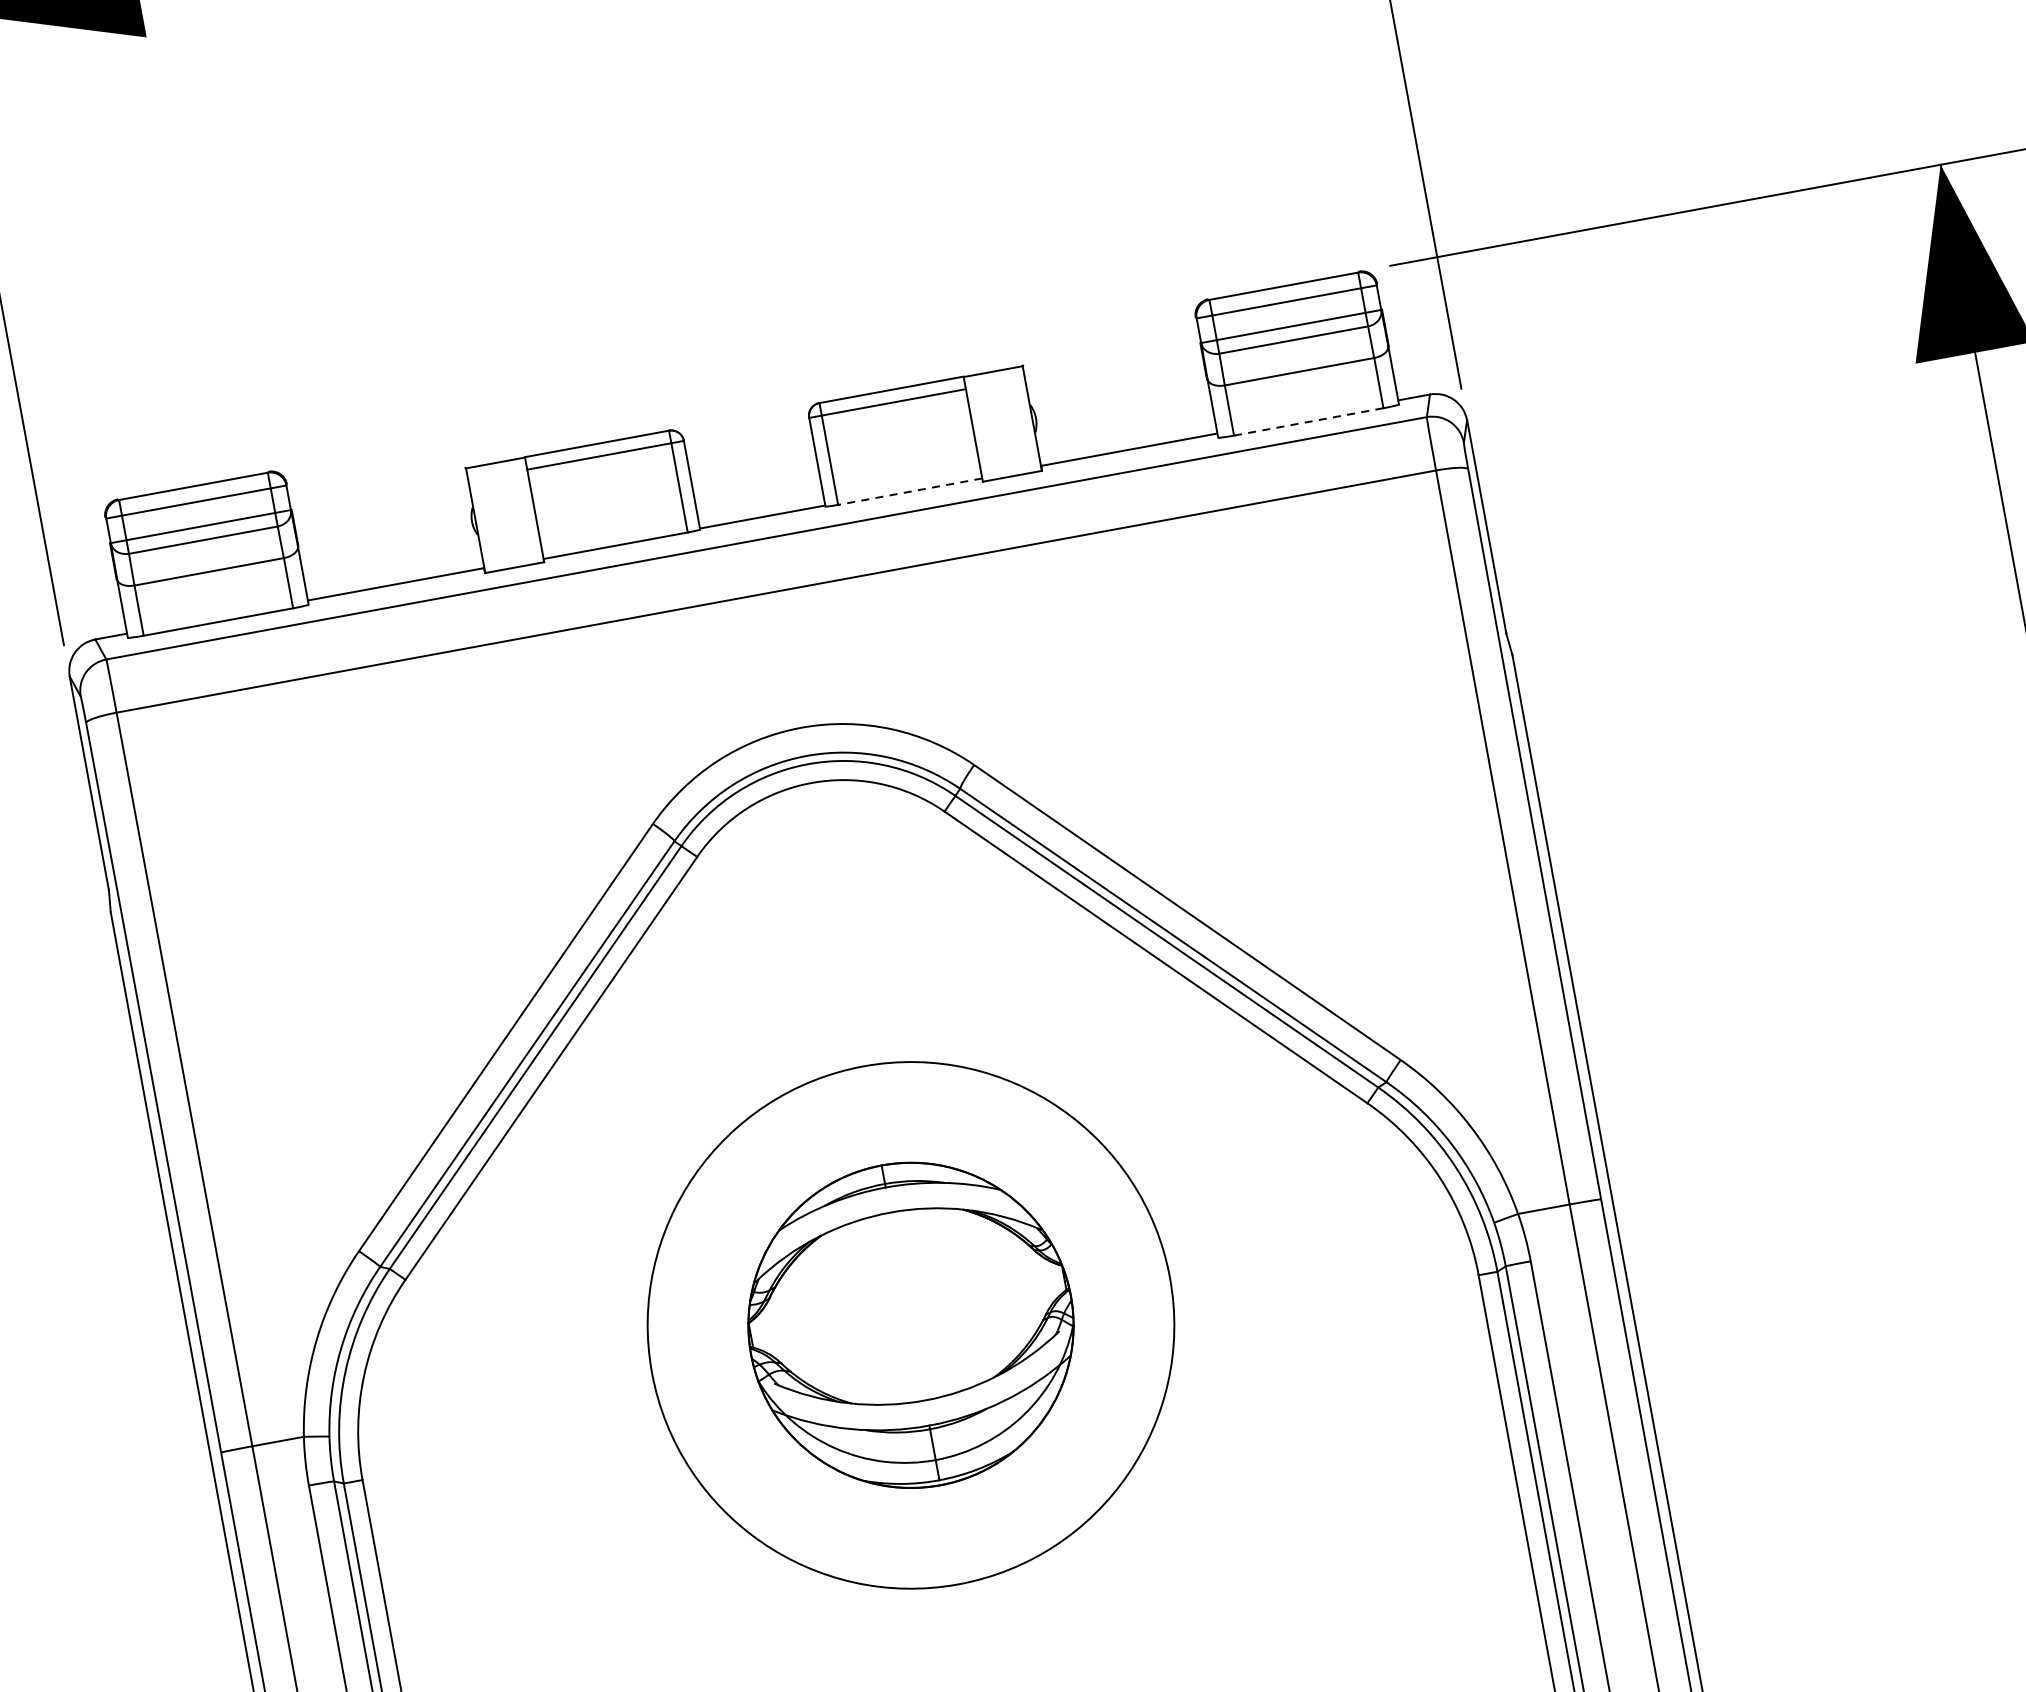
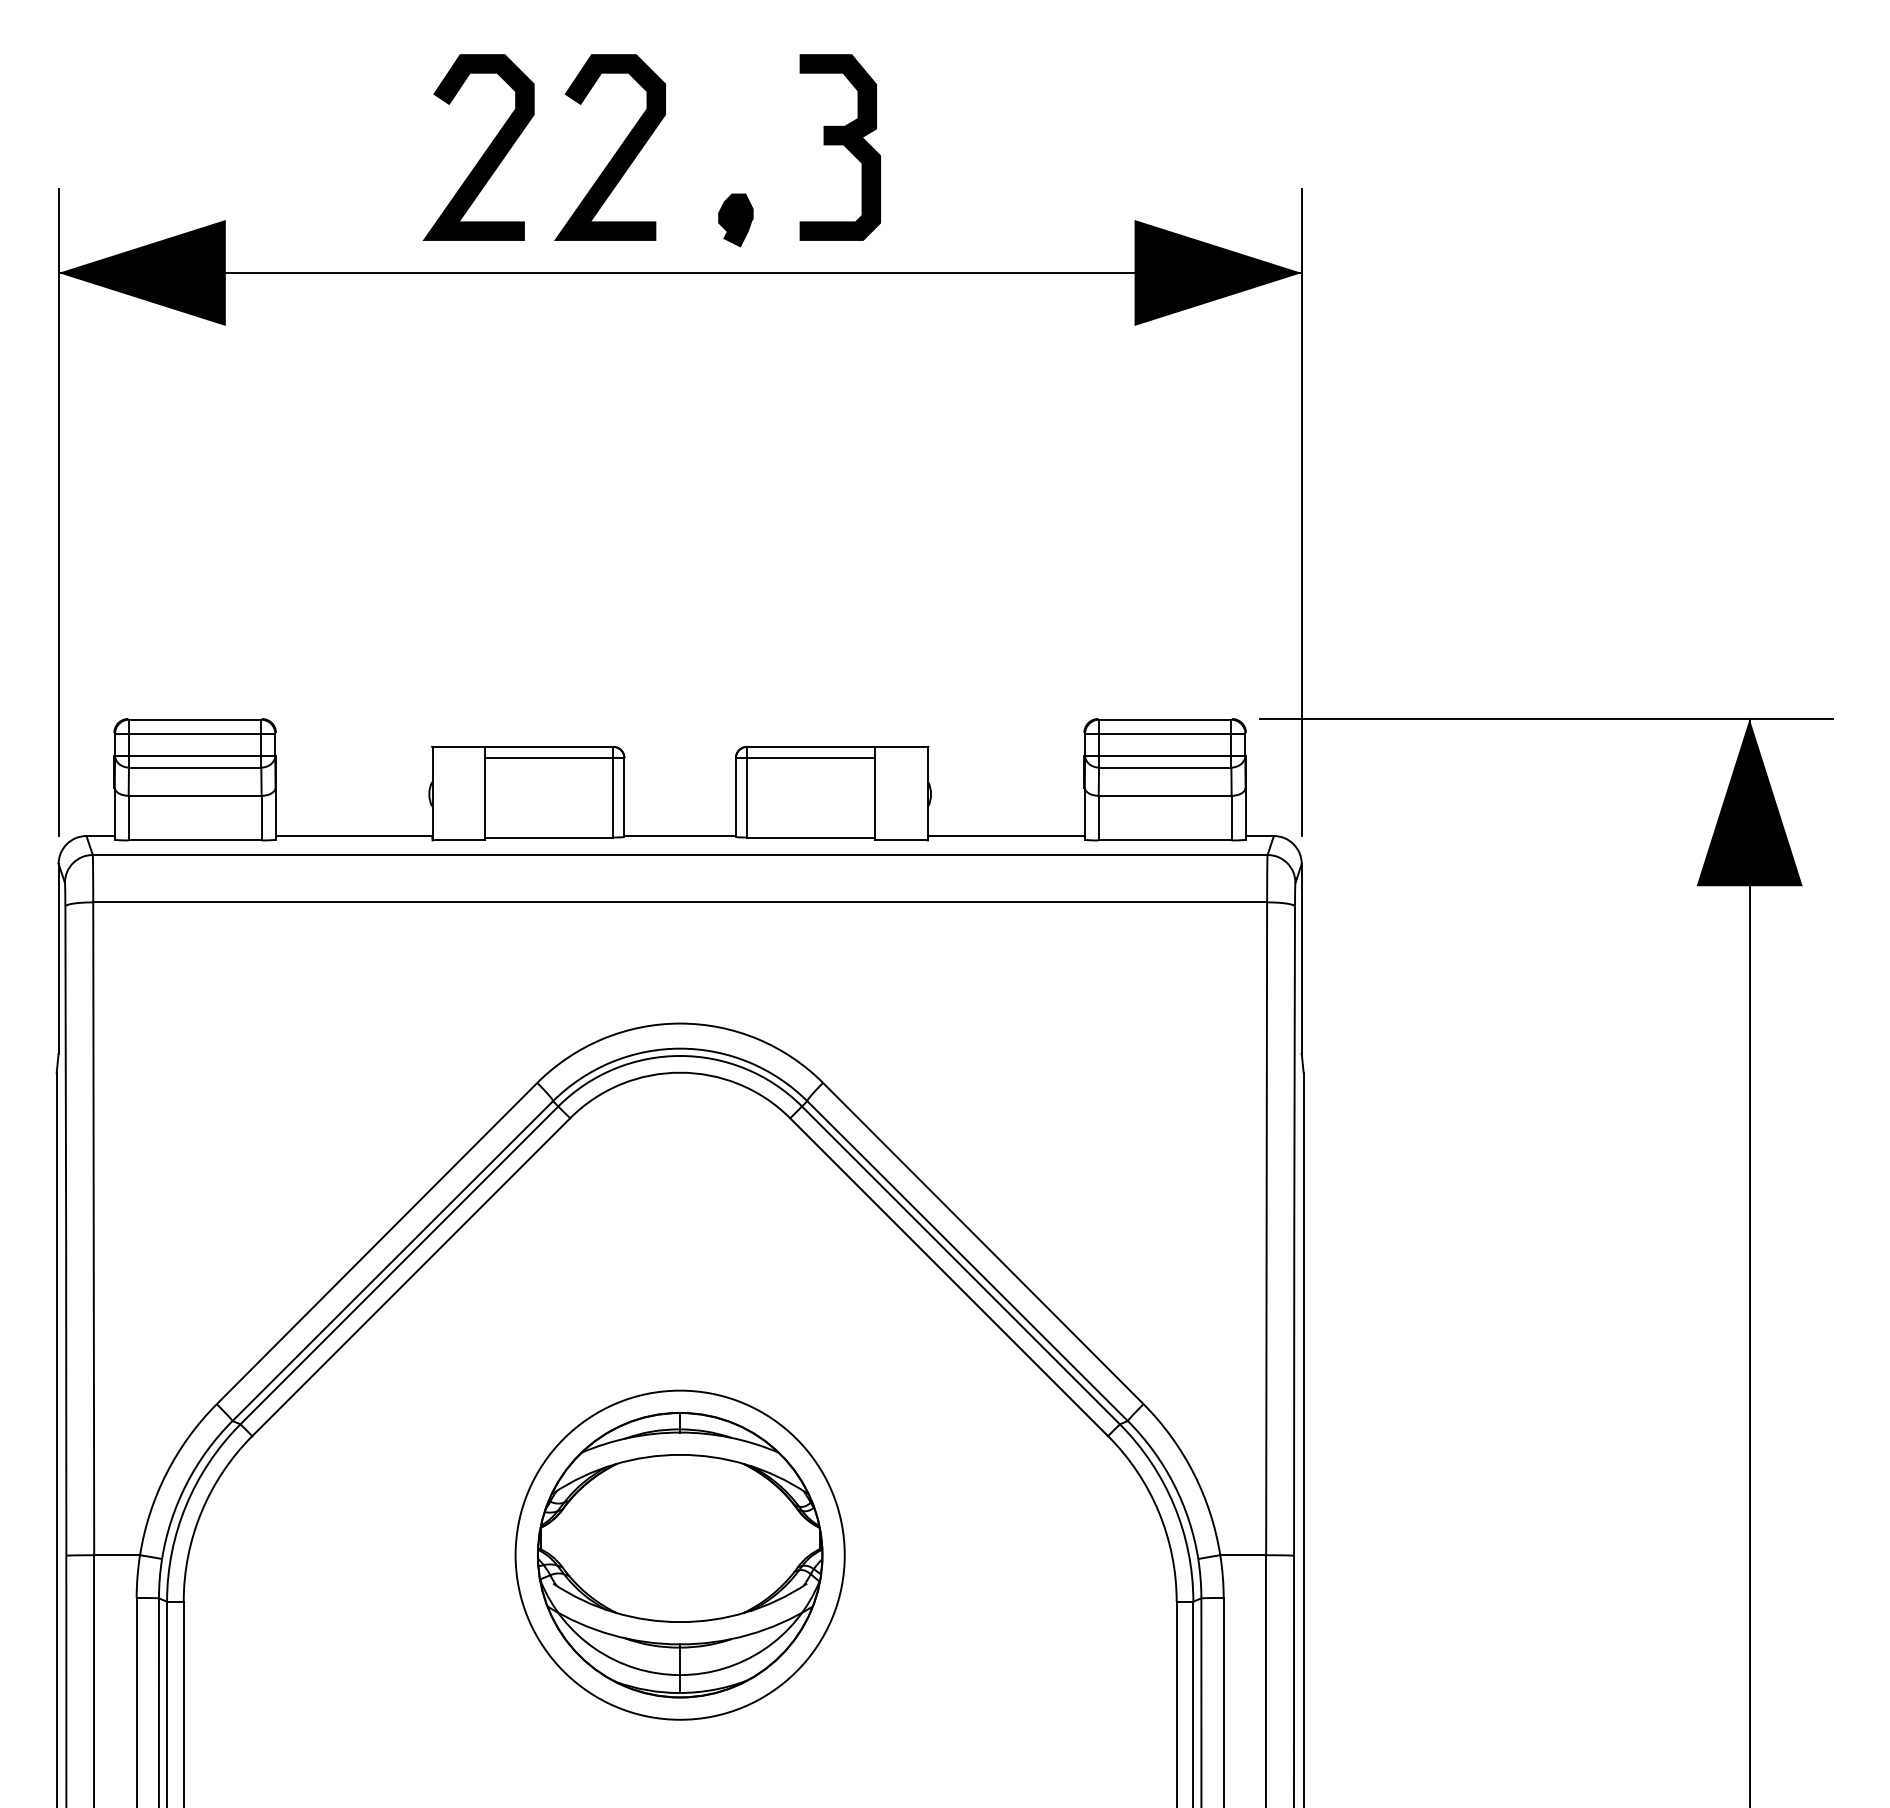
line: (1309, 421) -> (1165, 840), dashed -> solid
line: (909, 491) -> (810, 837), dashed -> solid
circle: (910, 1324) -> (679, 1554), size x0.71

